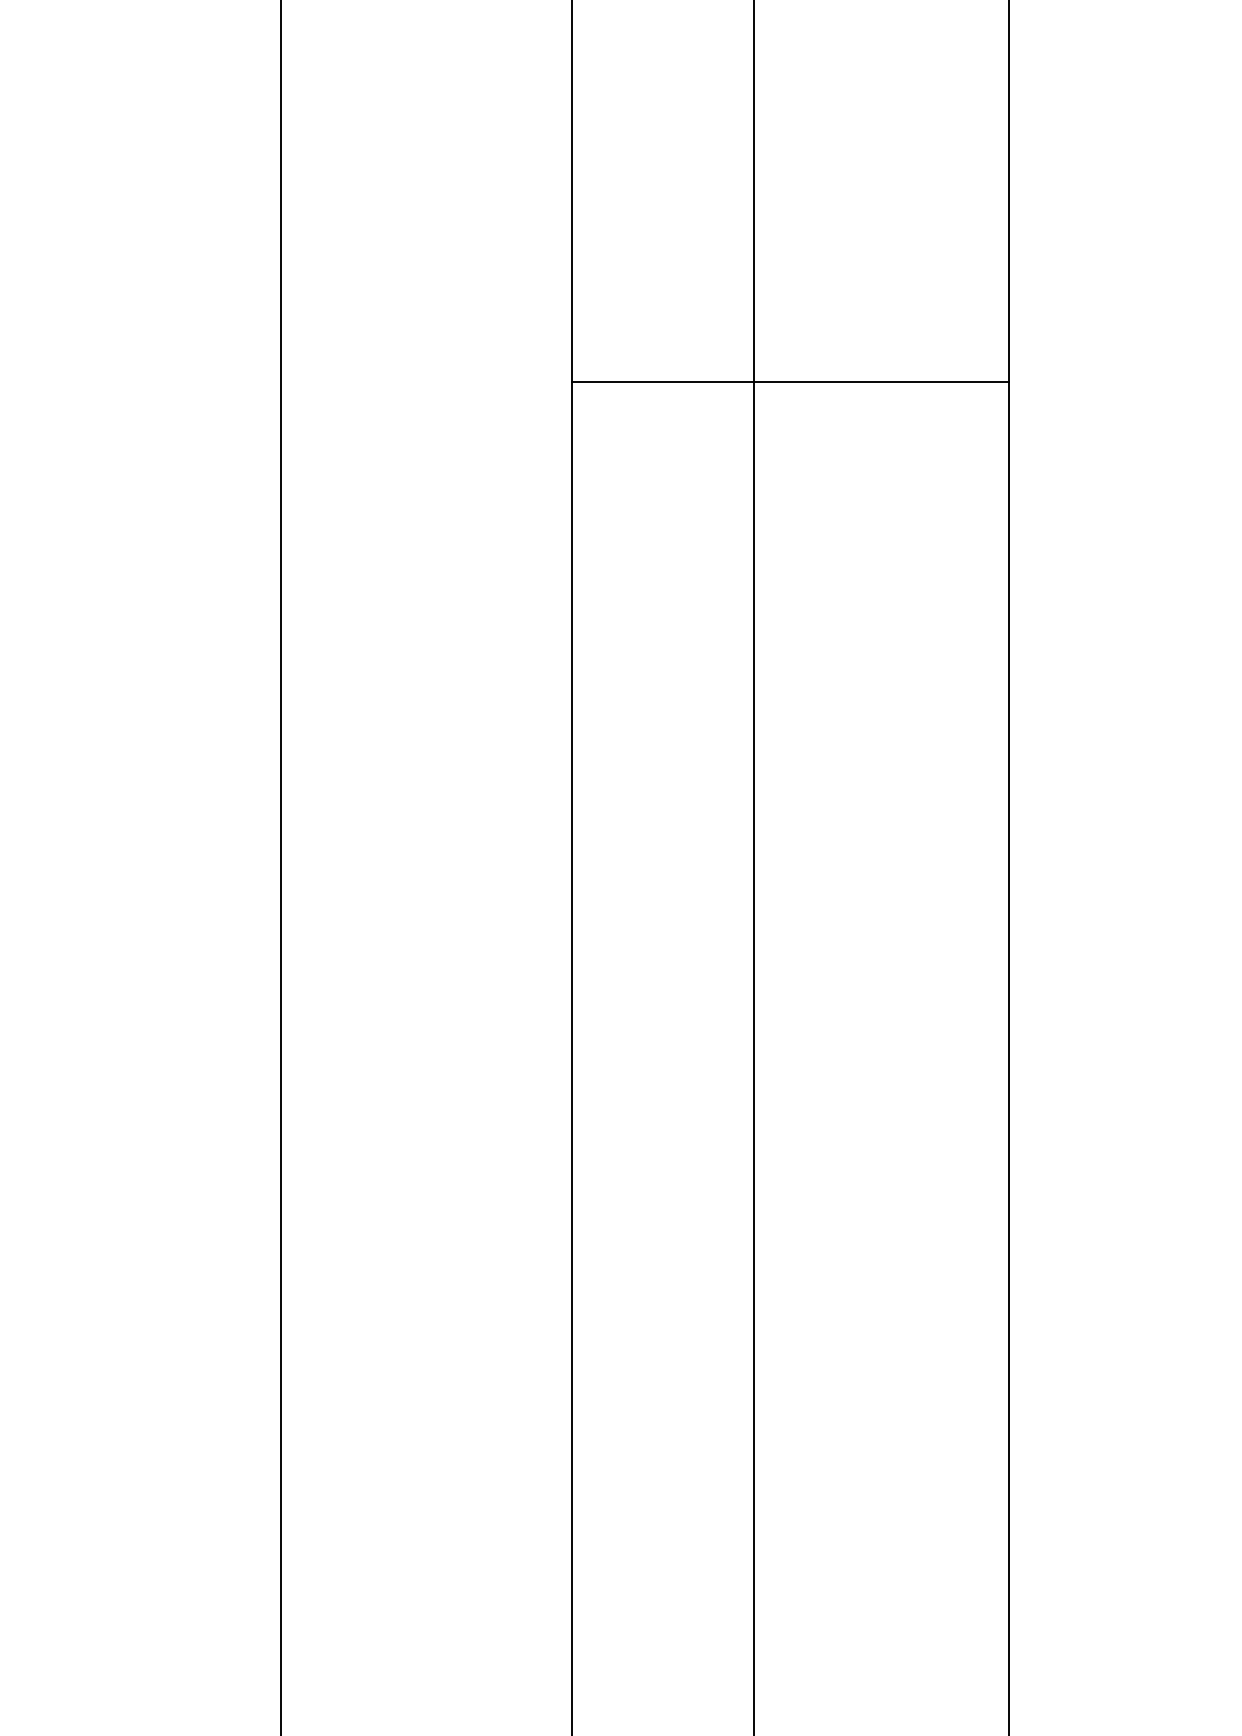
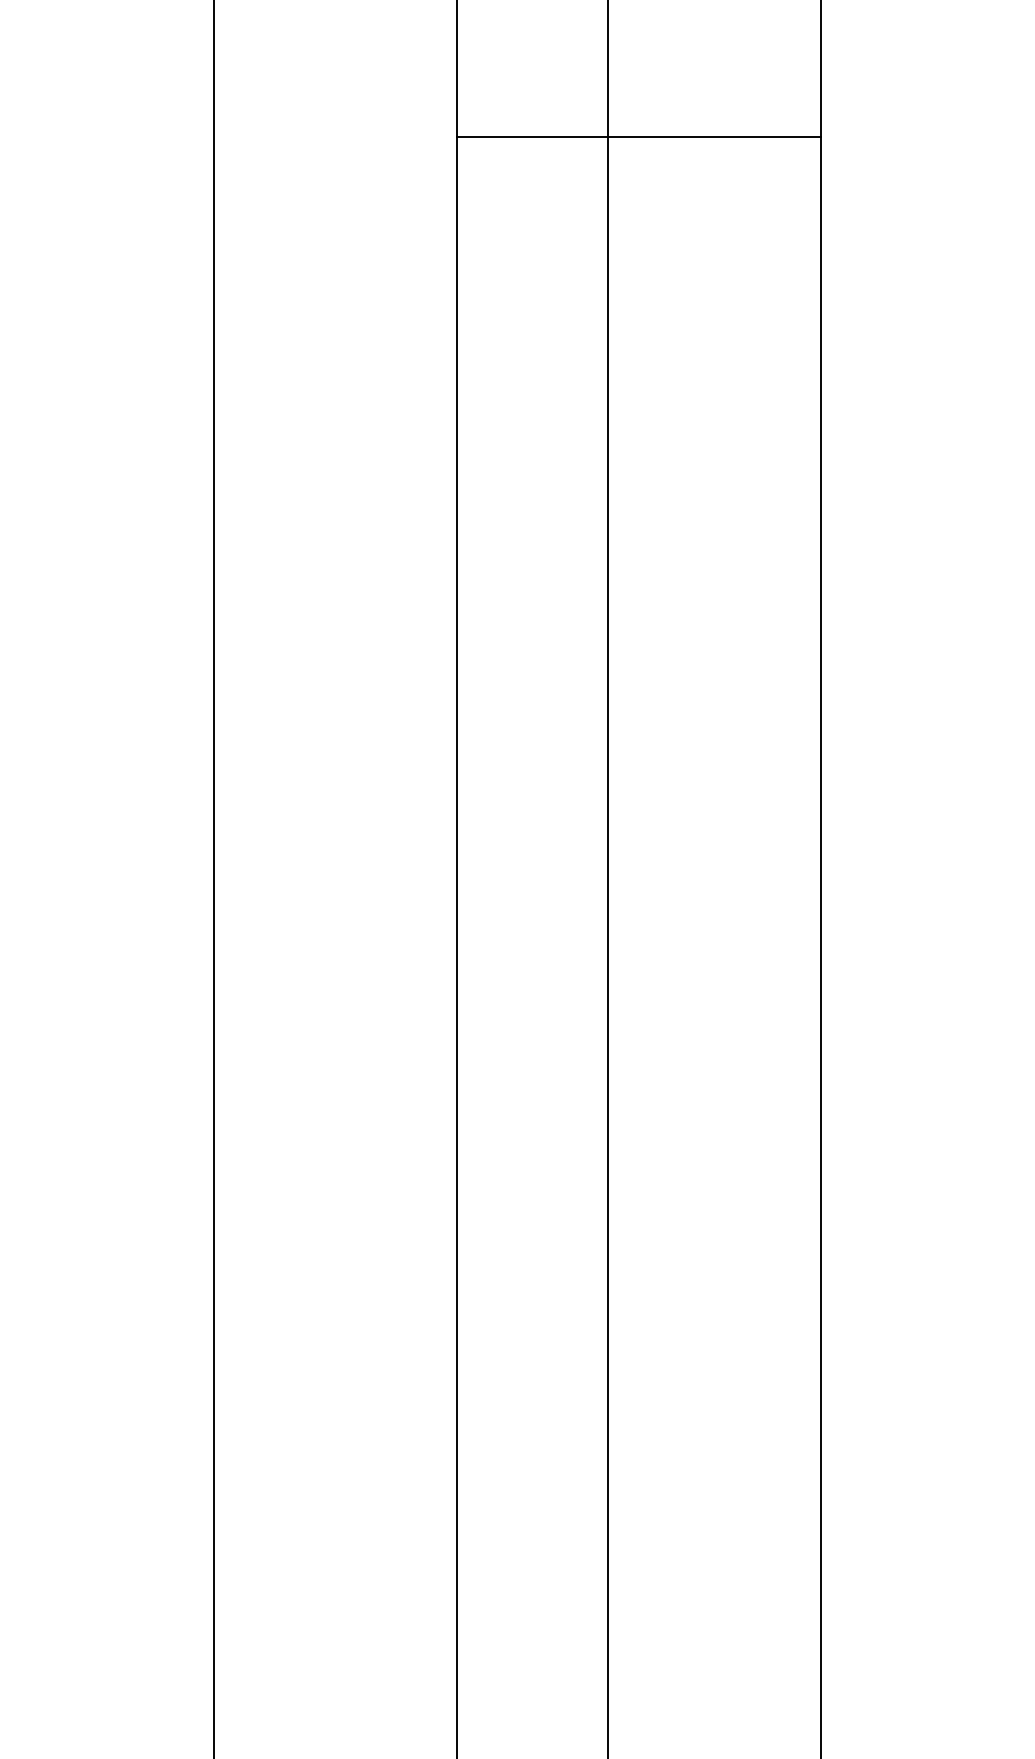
line: (790, 382) -> (638, 137), moved

